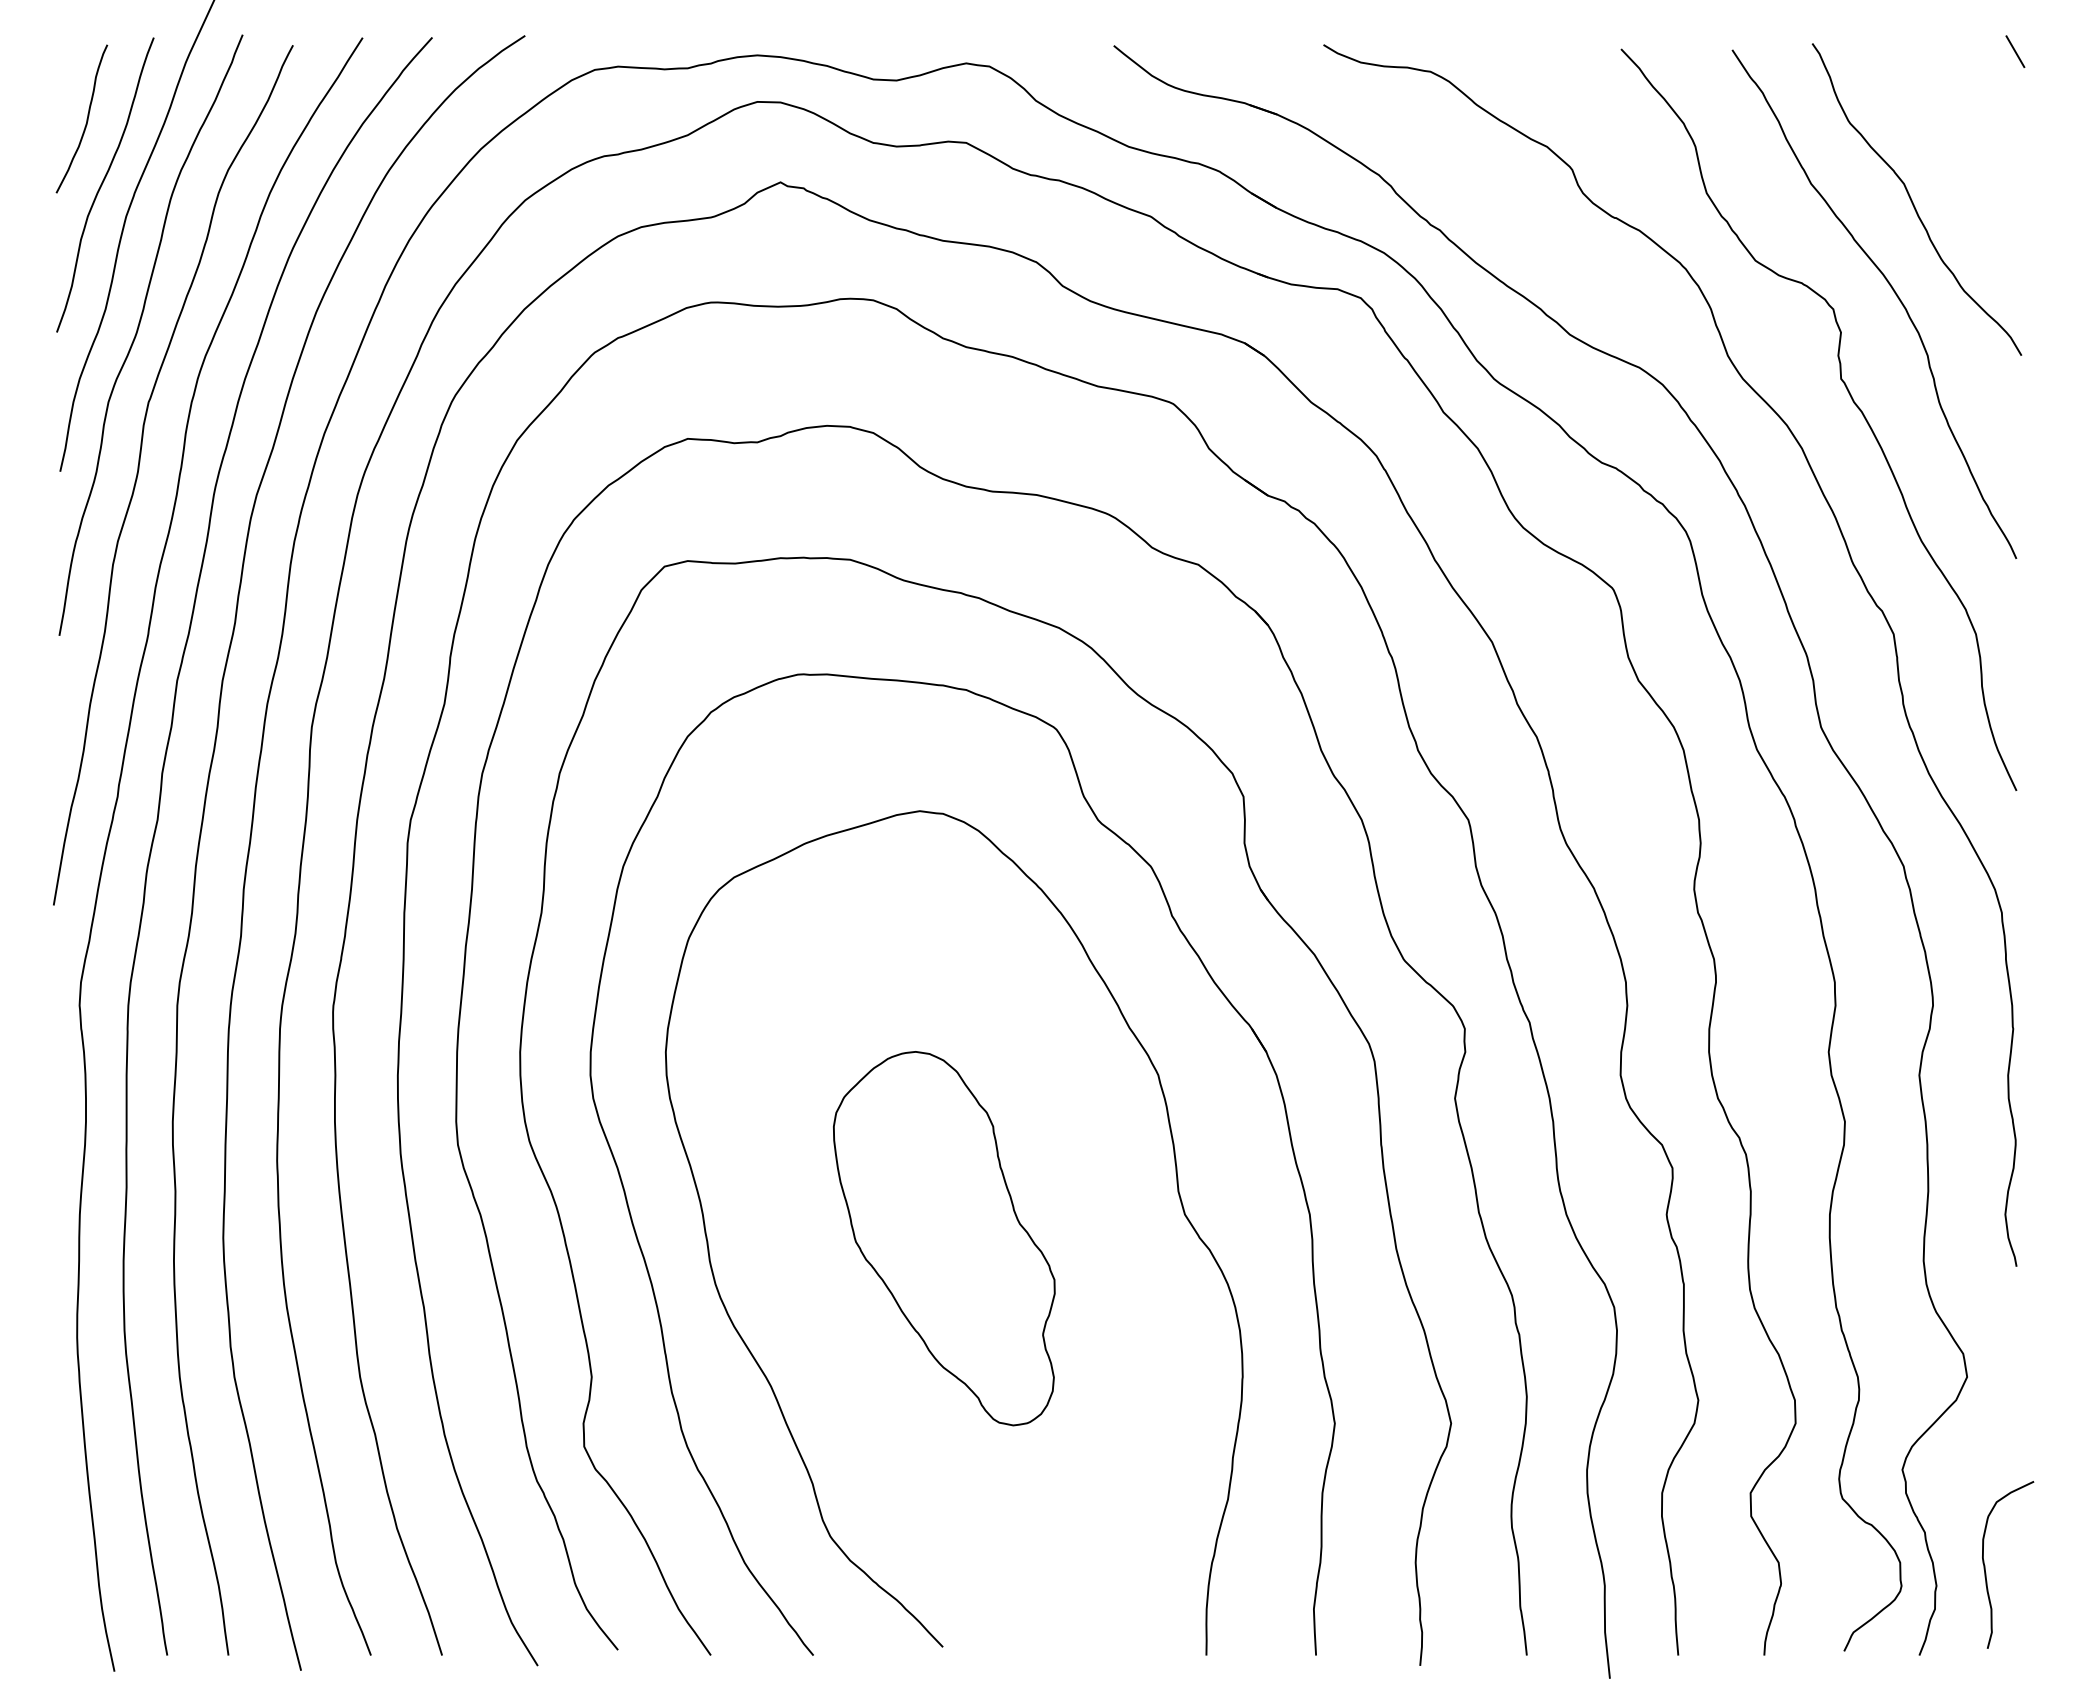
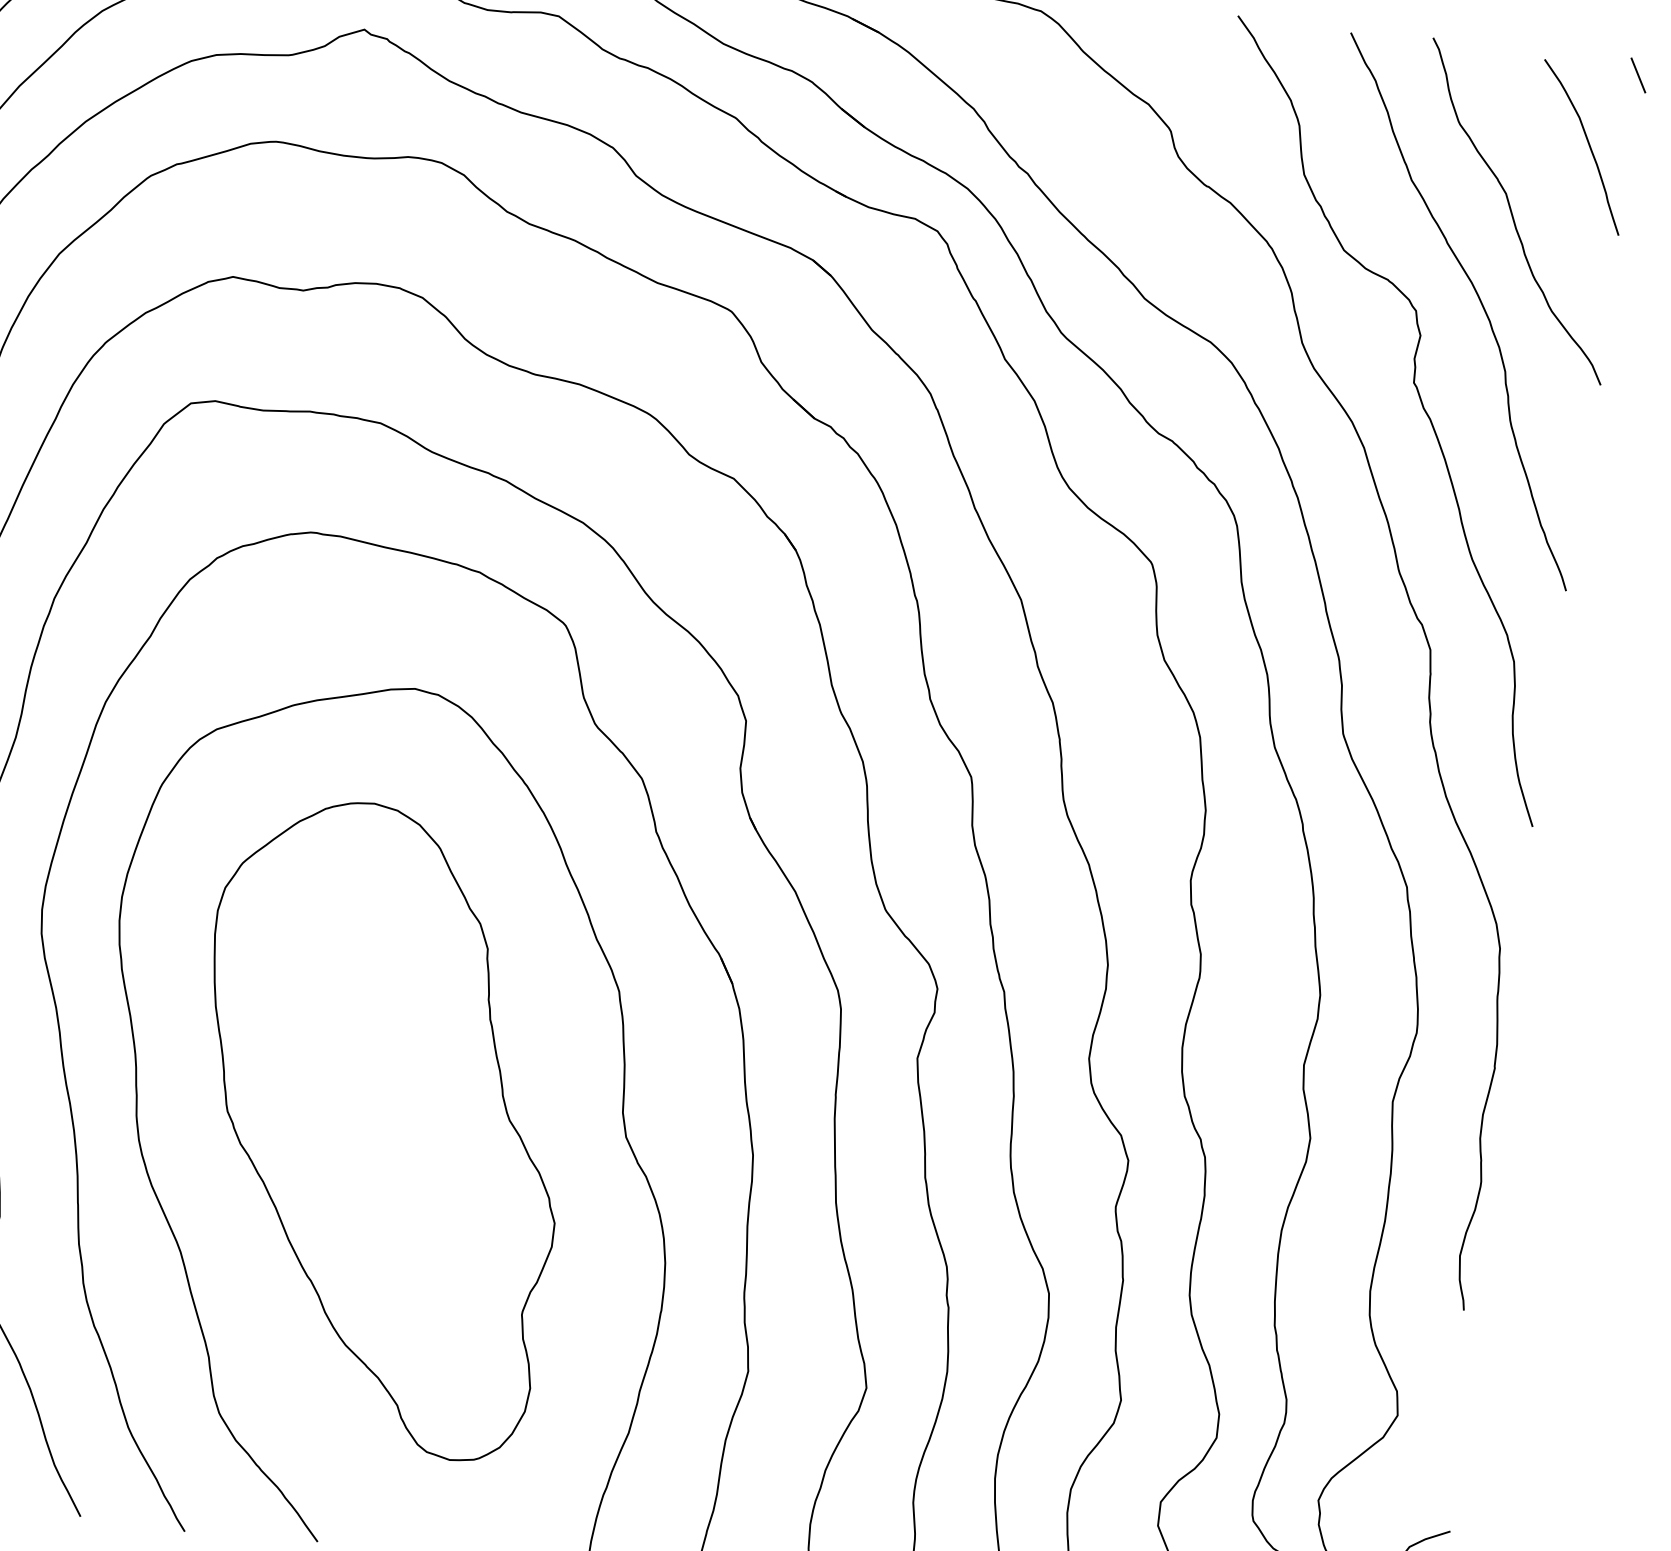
curve: (1976, 125) -> (1588, 144), added
part: (944, 1238) -> (378, 1126), size x1.67

